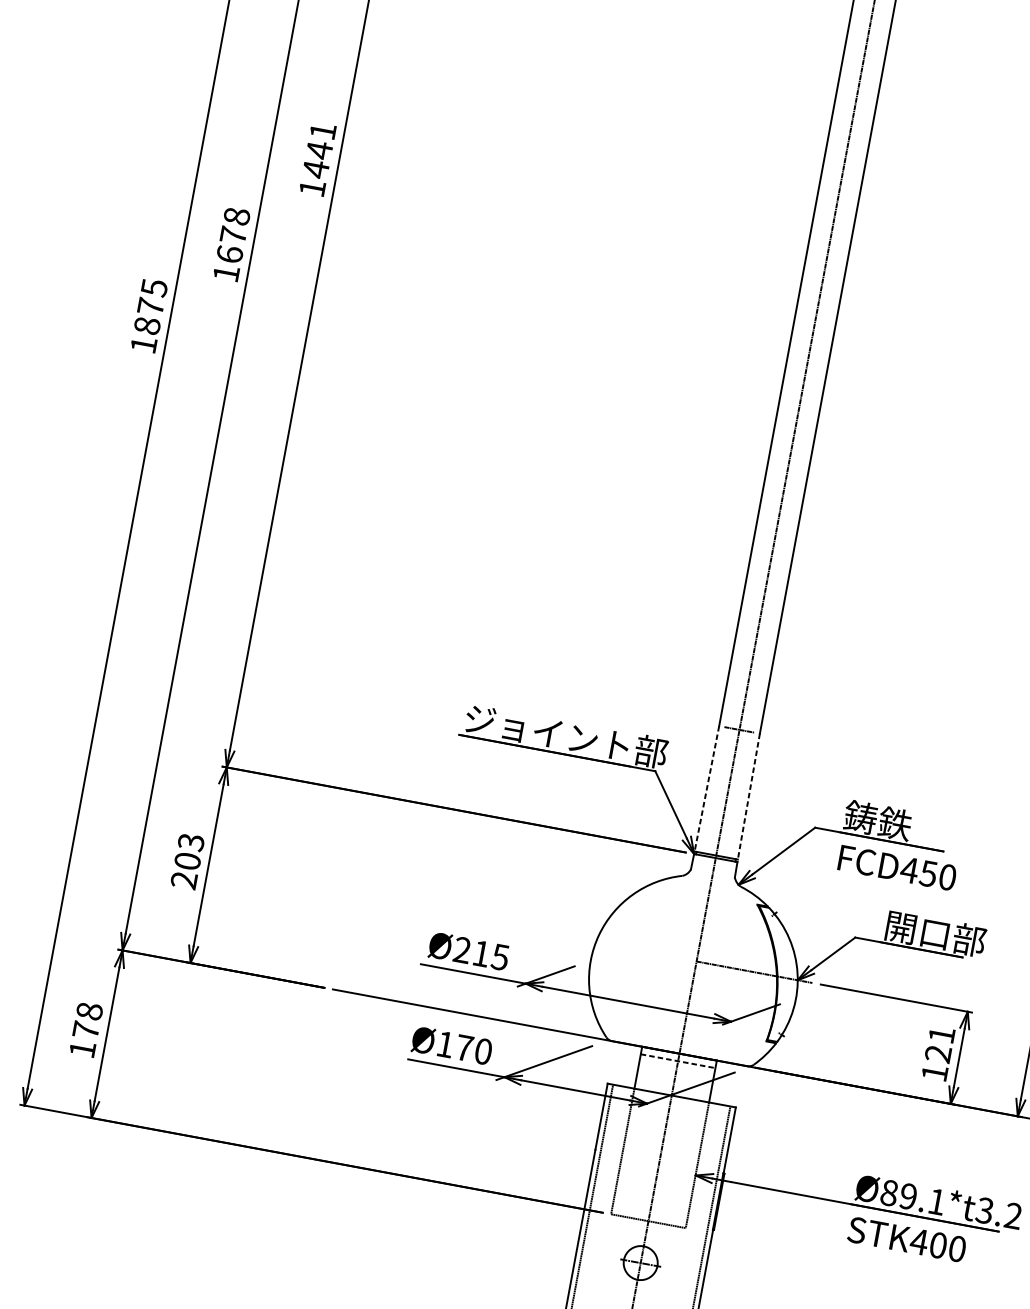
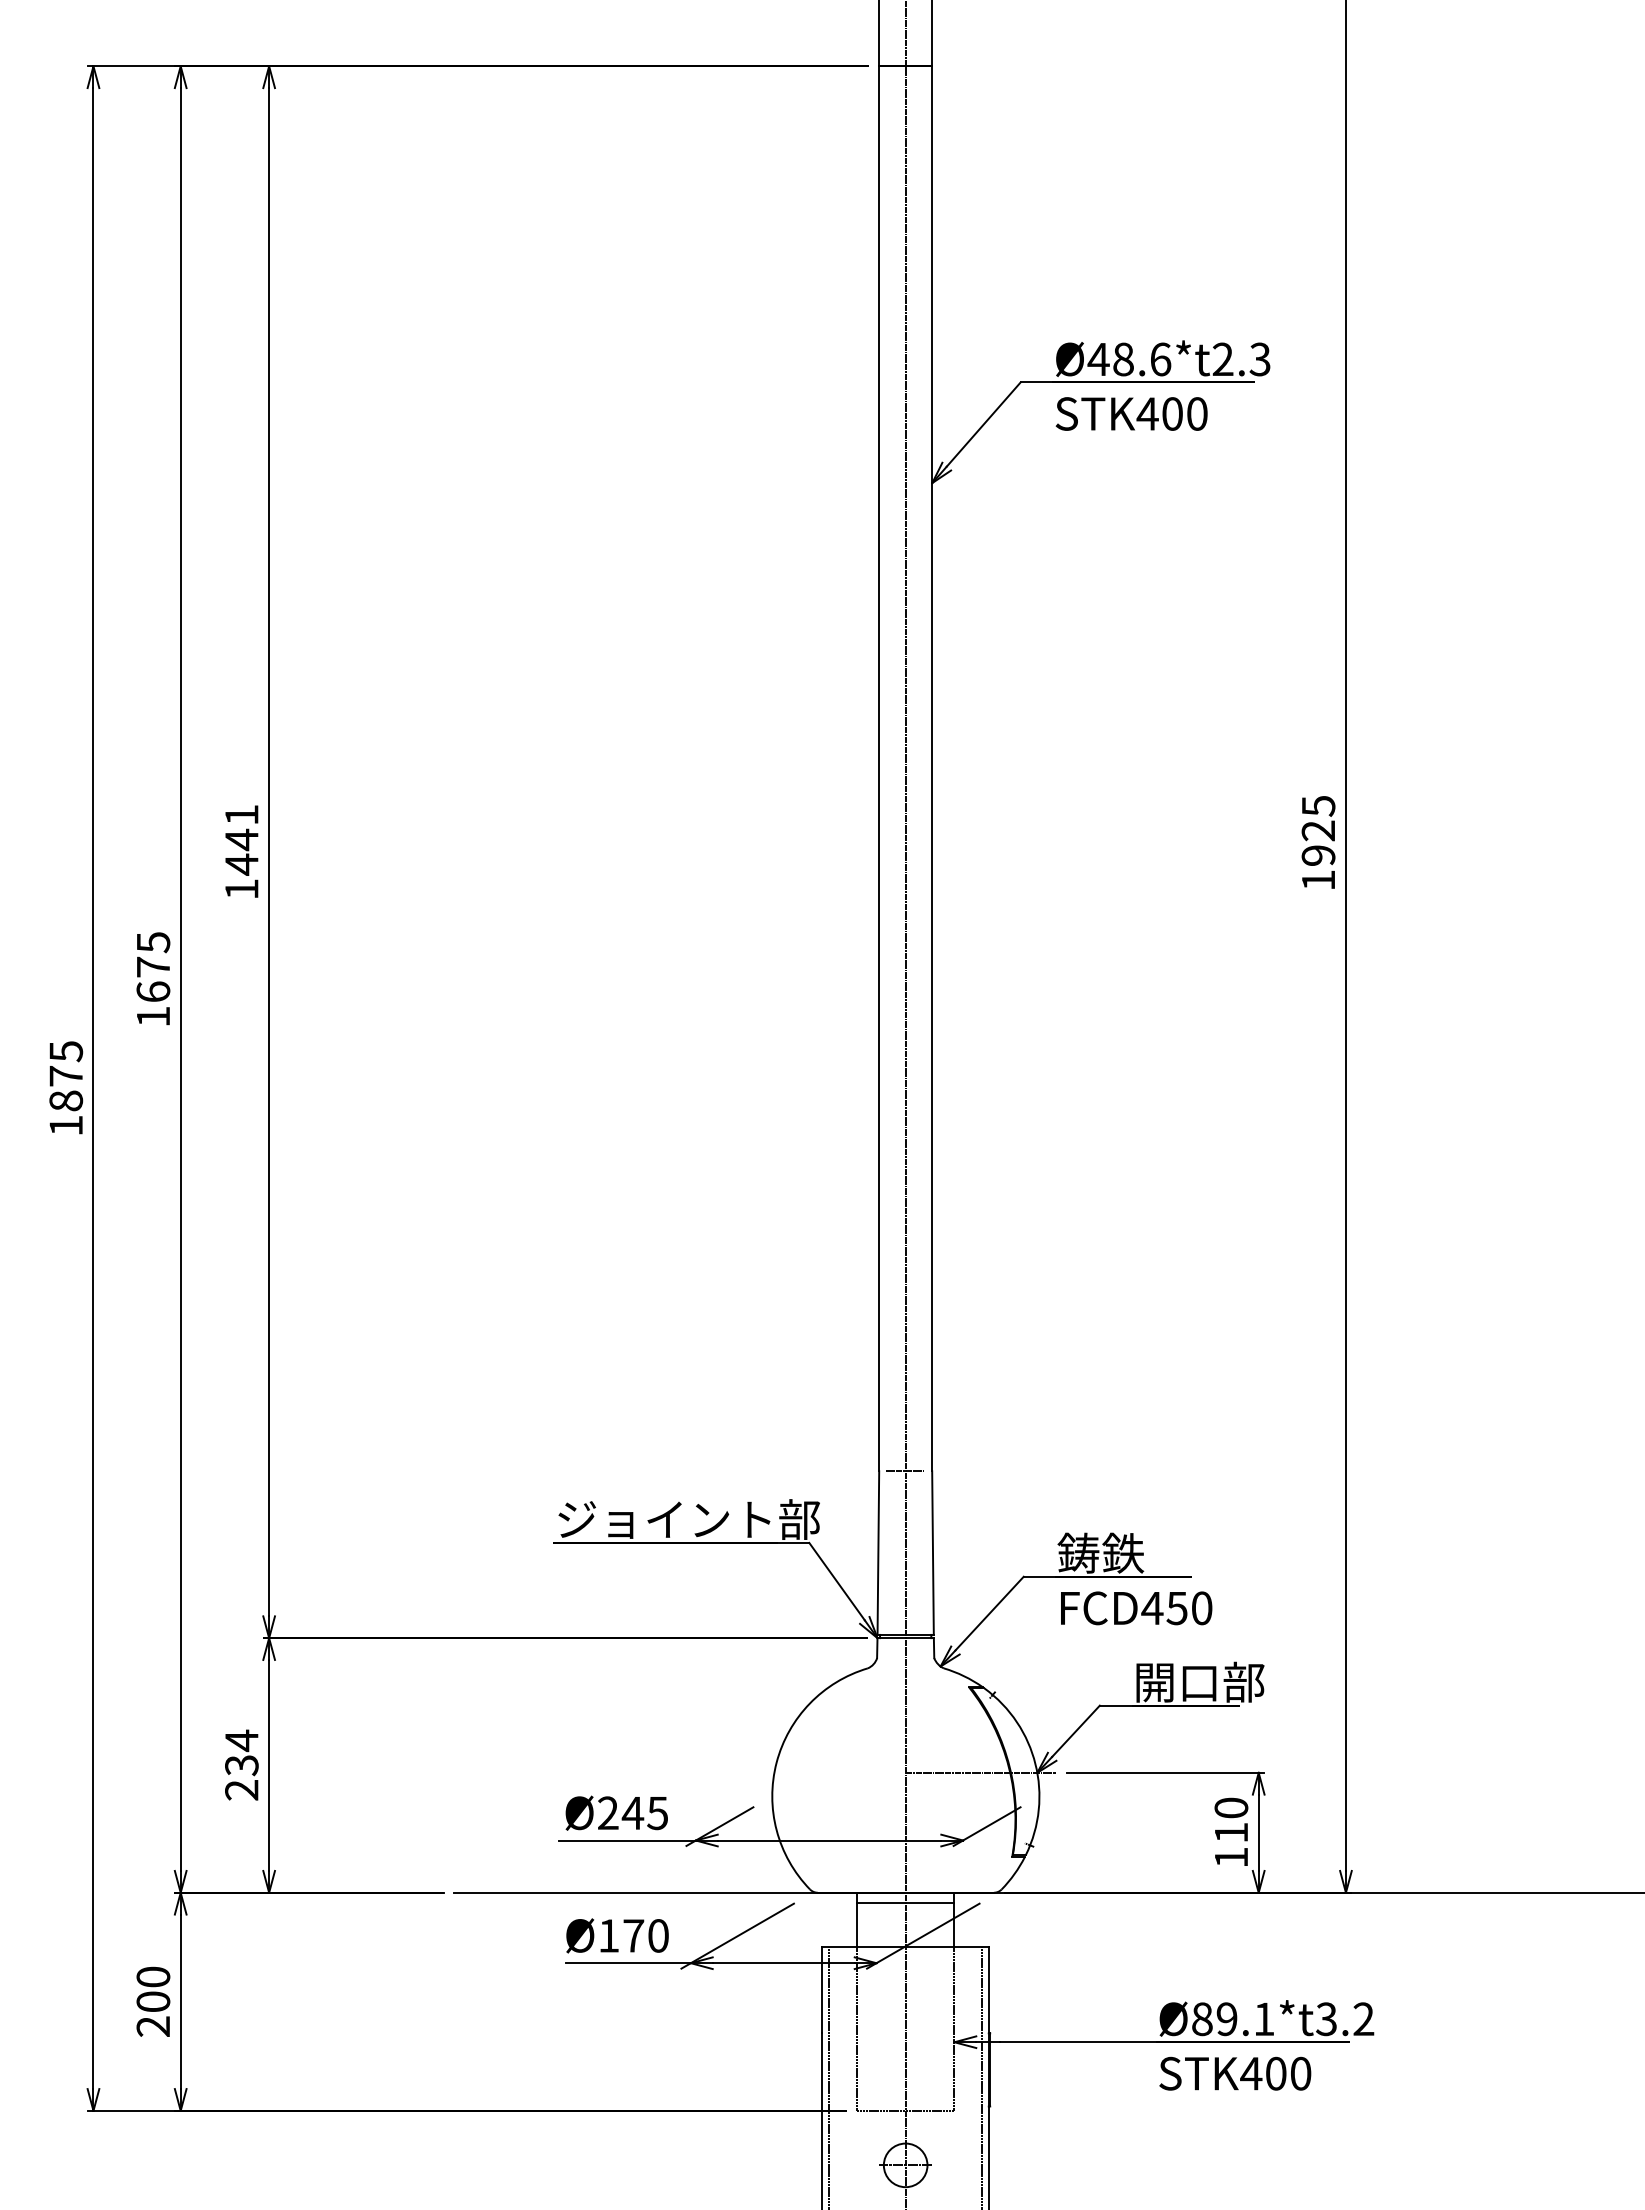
text: (236, 216) -> (153, 942), 1678 -> 1675
line: (706, 789) -> (878, 1553), dashed -> solid
line: (749, 797) -> (933, 1553), dashed -> solid
text: (189, 851) -> (241, 1752), 203 -> 234
text: (480, 953) -> (632, 1813), Ø215 -> Ø245
text: (86, 1030) -> (153, 2001), 178 -> 200
text: (940, 1044) -> (1231, 1820), 121 -> 110
line: (678, 1061) -> (905, 1902), dashed -> solid

